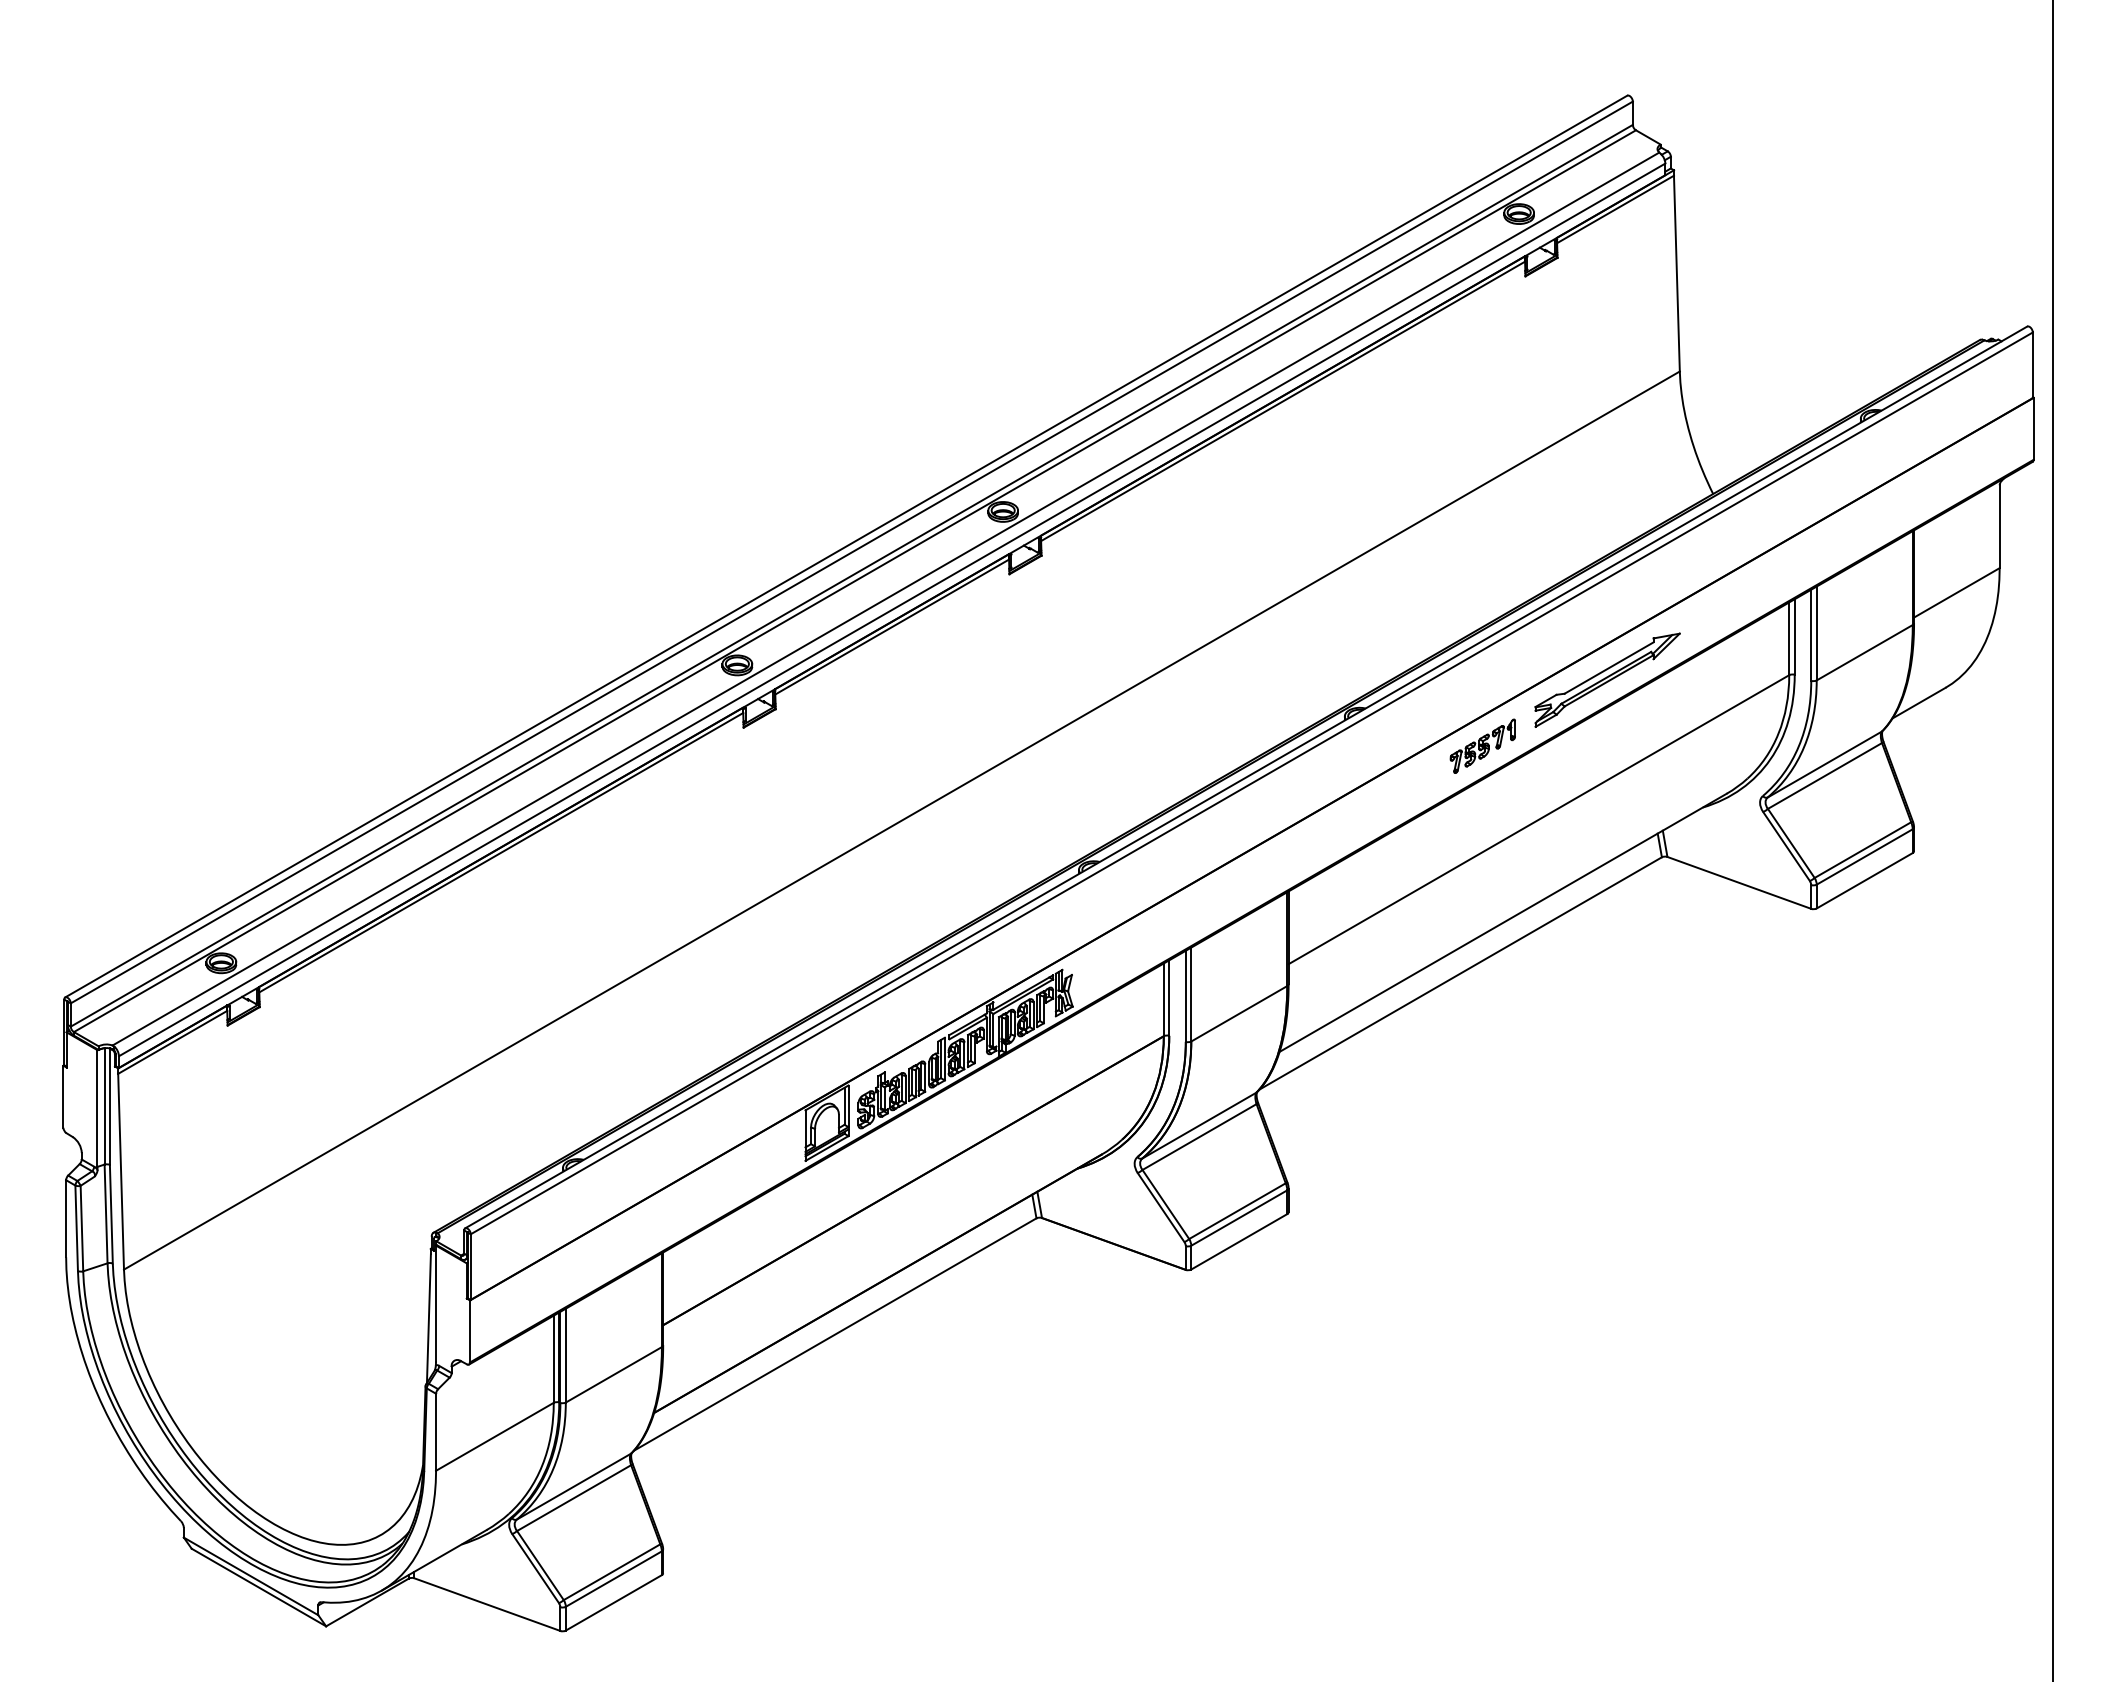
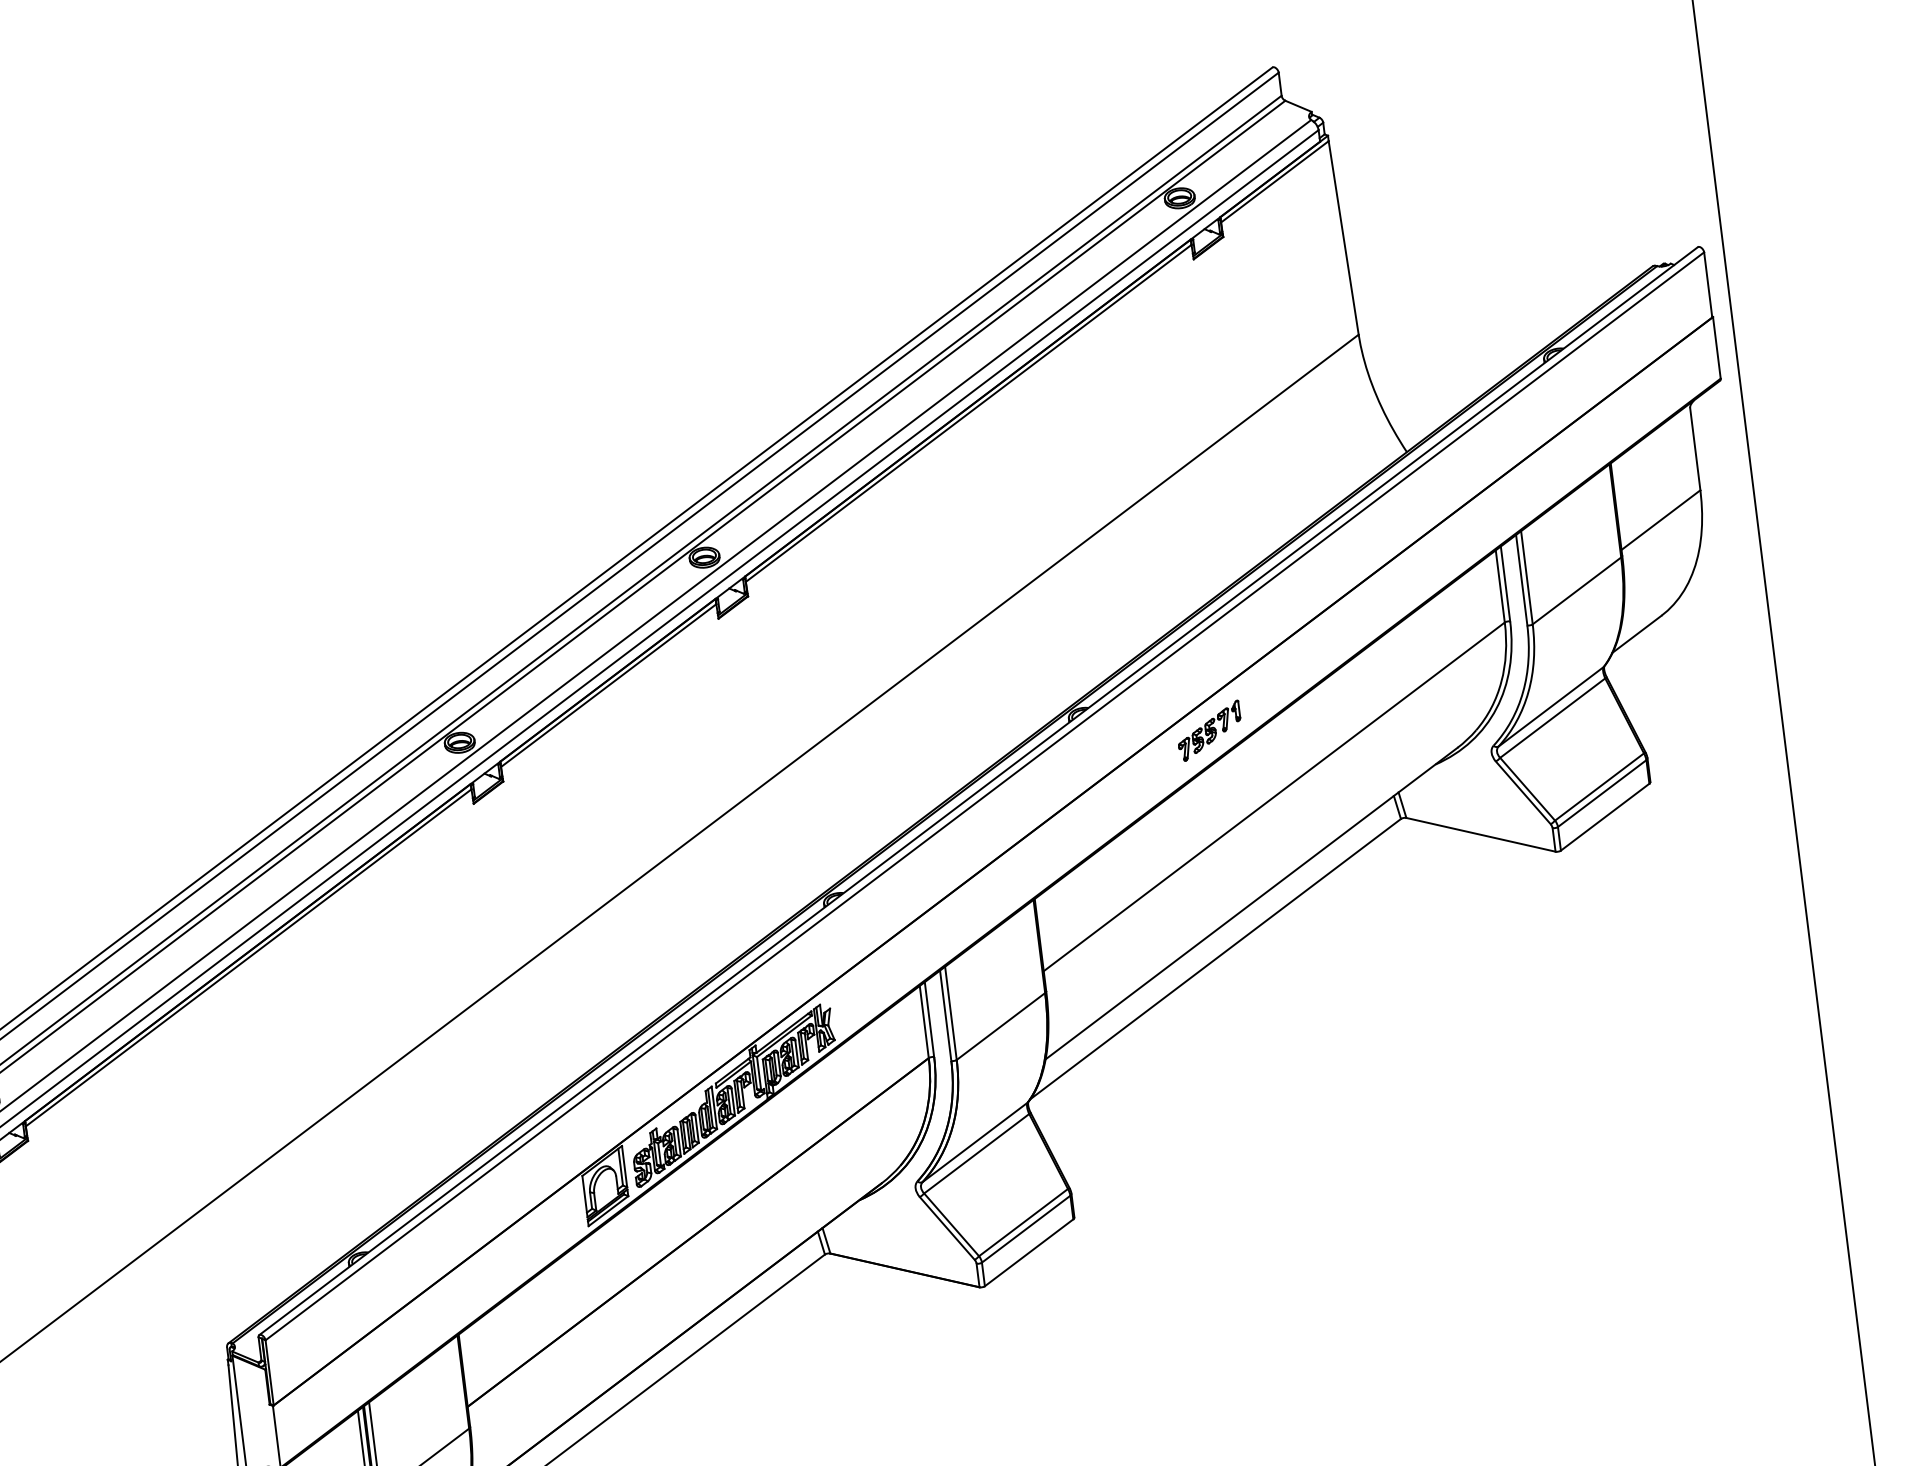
part: (1607, 679) -> (1324, 649), removed

